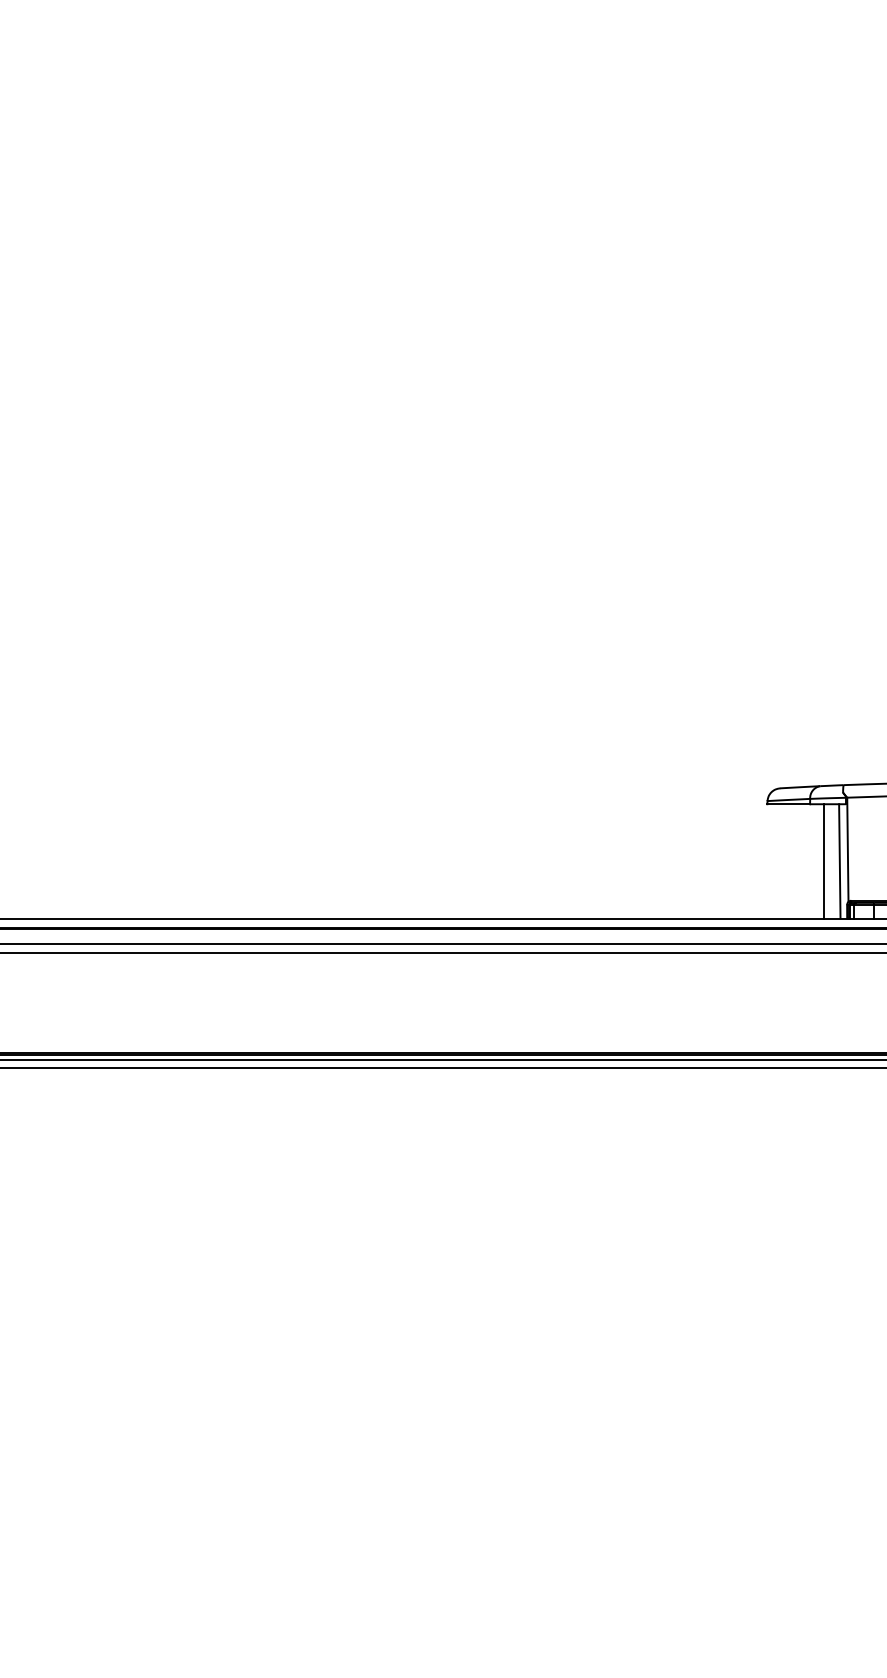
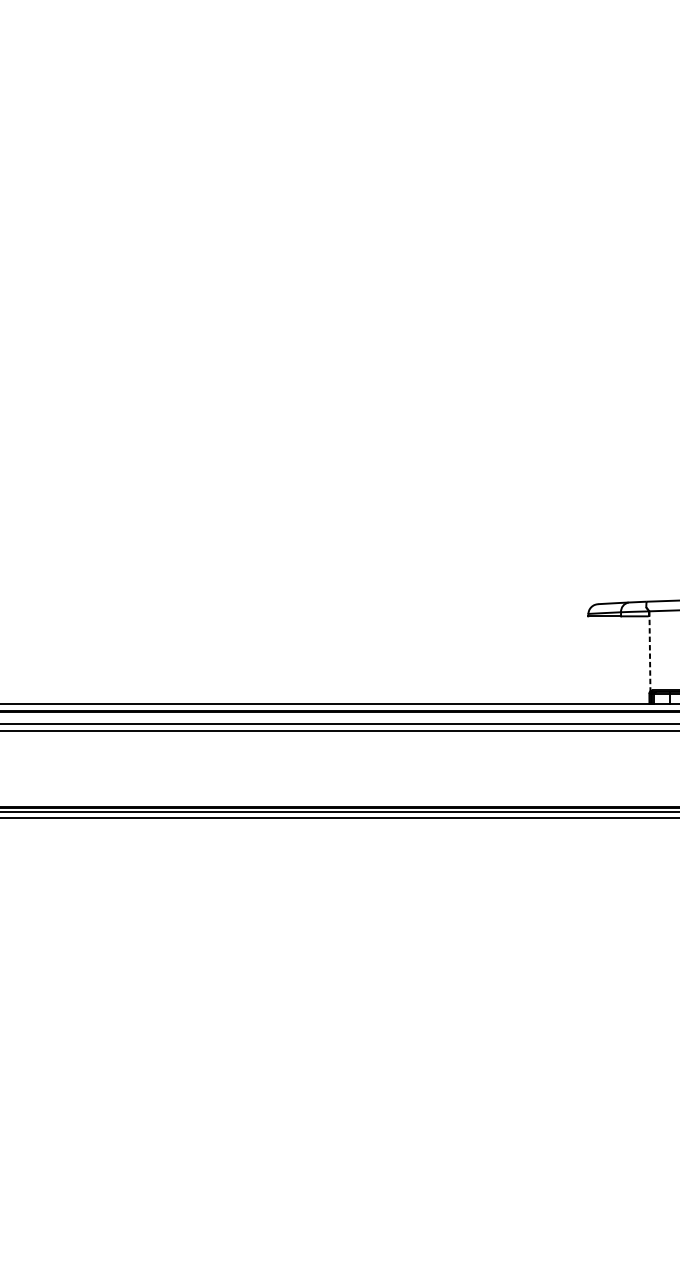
line: (847, 850) -> (649, 651), solid -> dashed
line: (824, 861) -> (632, 660), removed
line: (839, 861) -> (643, 660), removed

